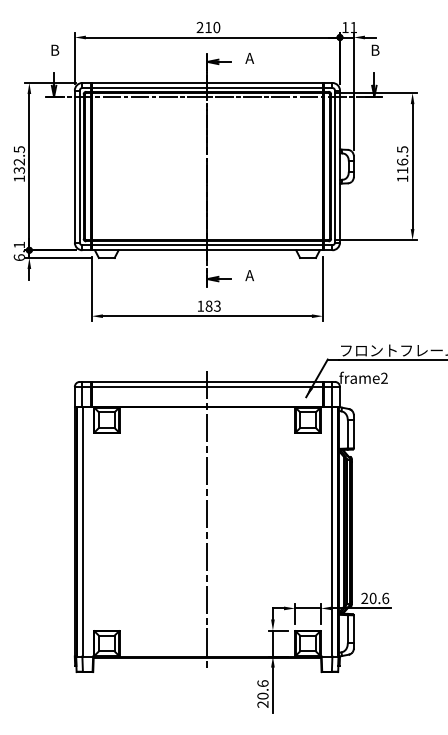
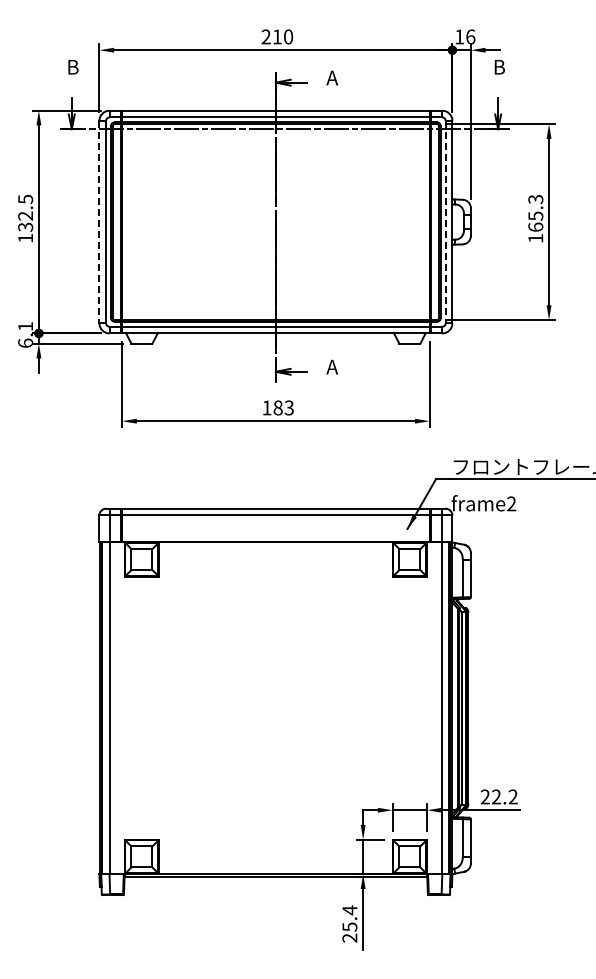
text: (353, 27) -> (470, 36), 11 -> 16
text: (402, 160) -> (535, 213), 116.5 -> 165.3
line: (74, 166) -> (99, 222), solid -> dashed
line: (334, 166) -> (445, 222), solid -> dashed
line: (207, 519) -> (275, 692), removed
text: (379, 598) -> (504, 796), 20.6 -> 22.2
text: (262, 689) -> (349, 918), 20.6 -> 25.4

